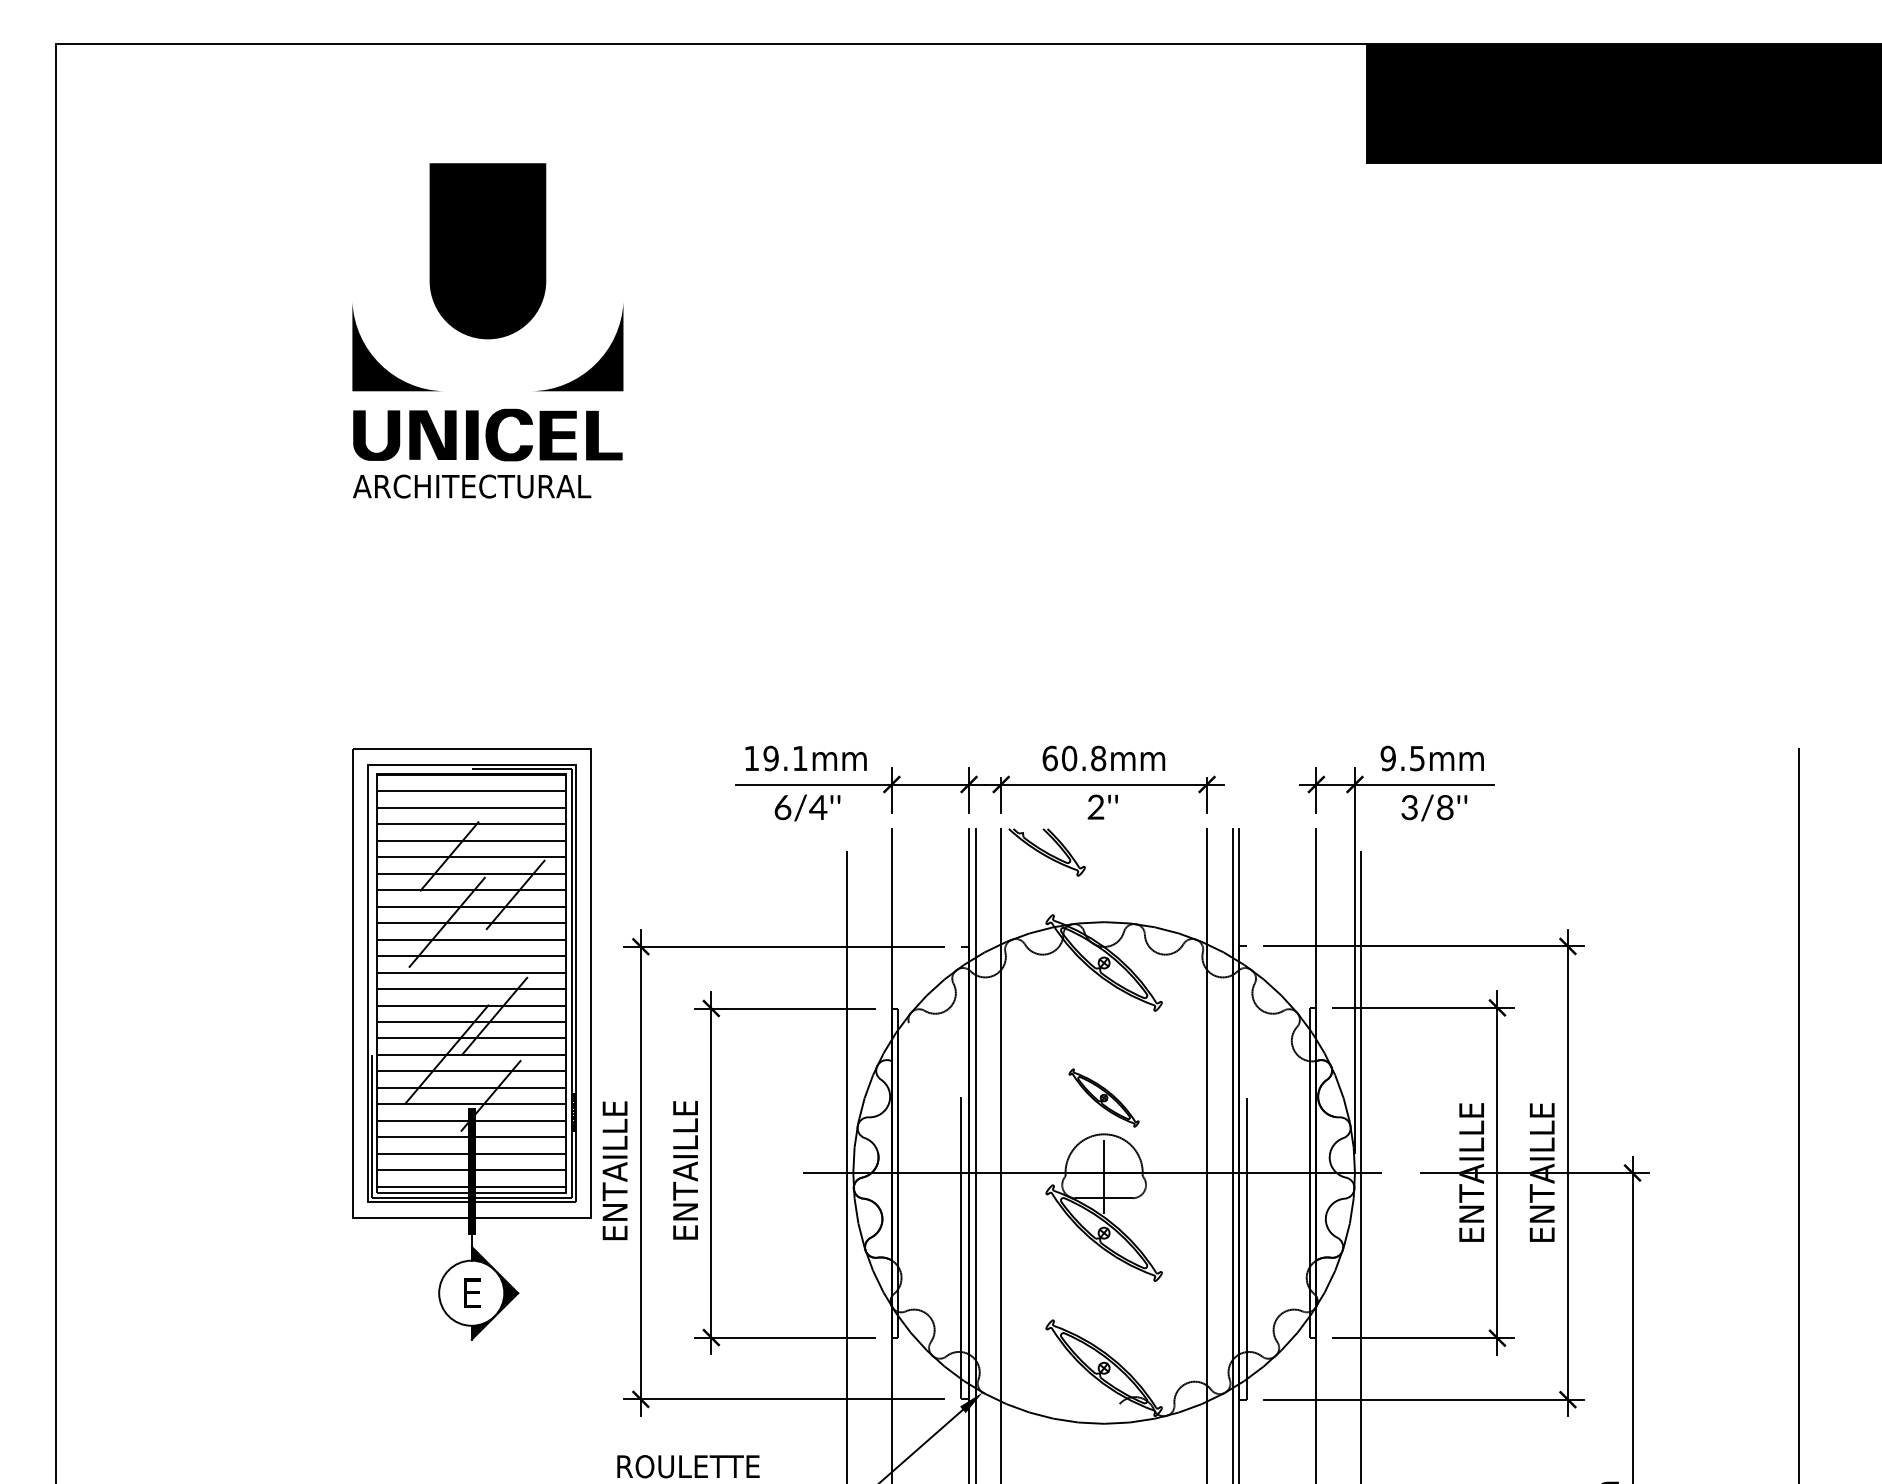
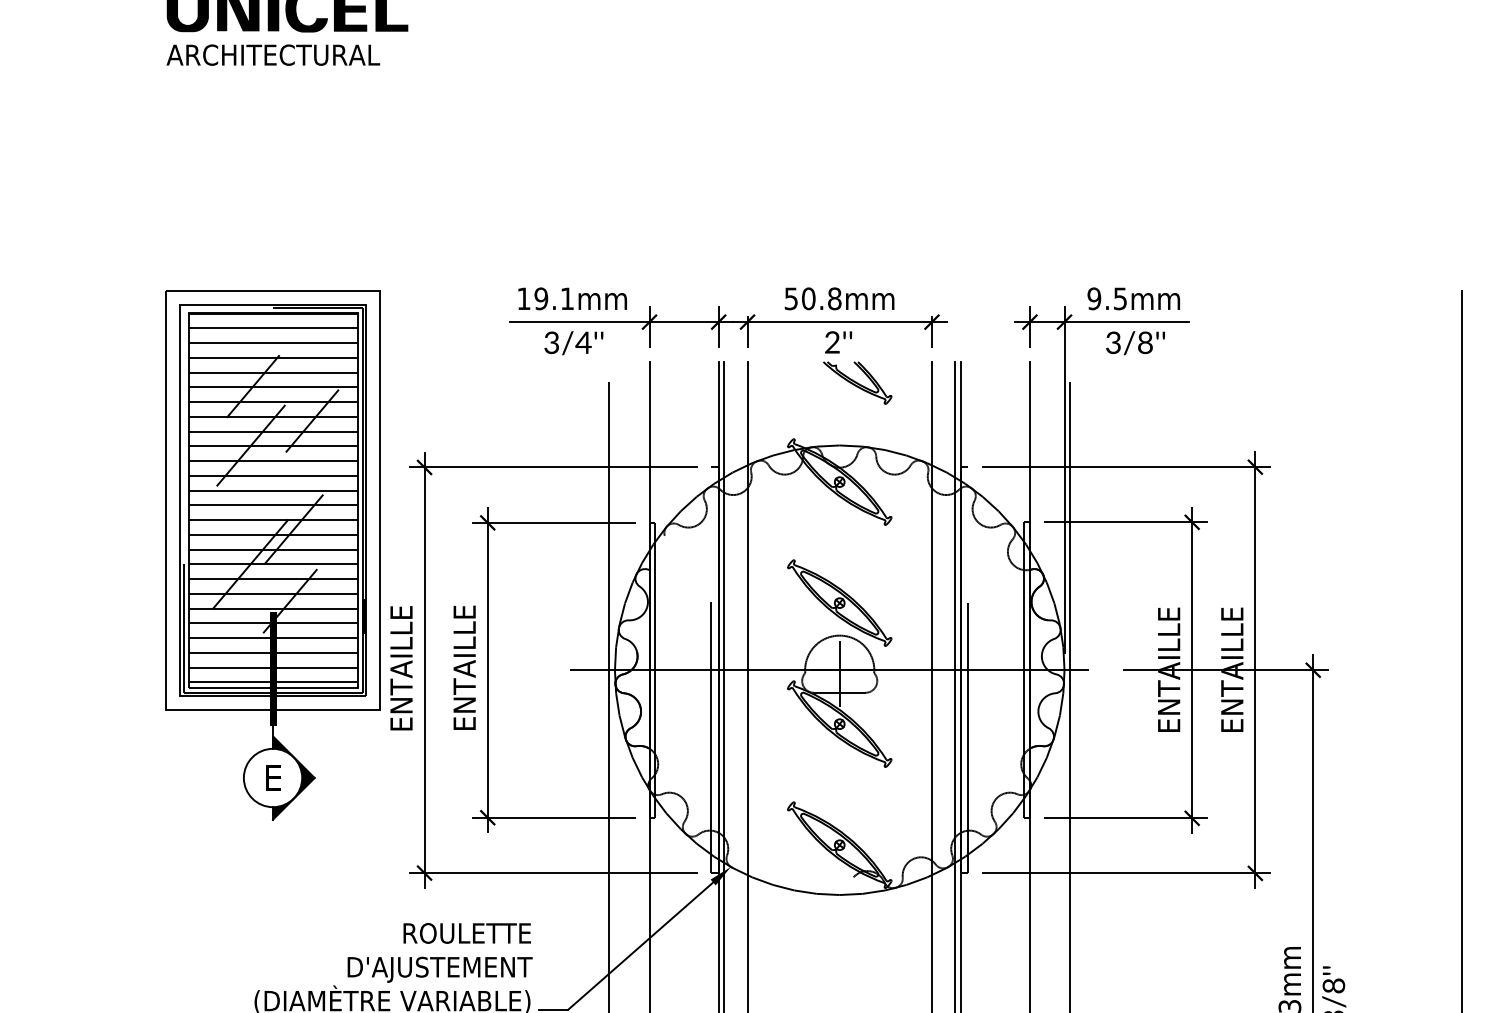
text: (1049, 758) -> (790, 298), 60.8mm -> 50.8mm
text: (782, 807) -> (551, 342), 6/4''\f] -> 3/4''\f]
part: (1046, 852) -> (857, 383), moved
part: (1103, 1097) -> (839, 602), size x1.67

